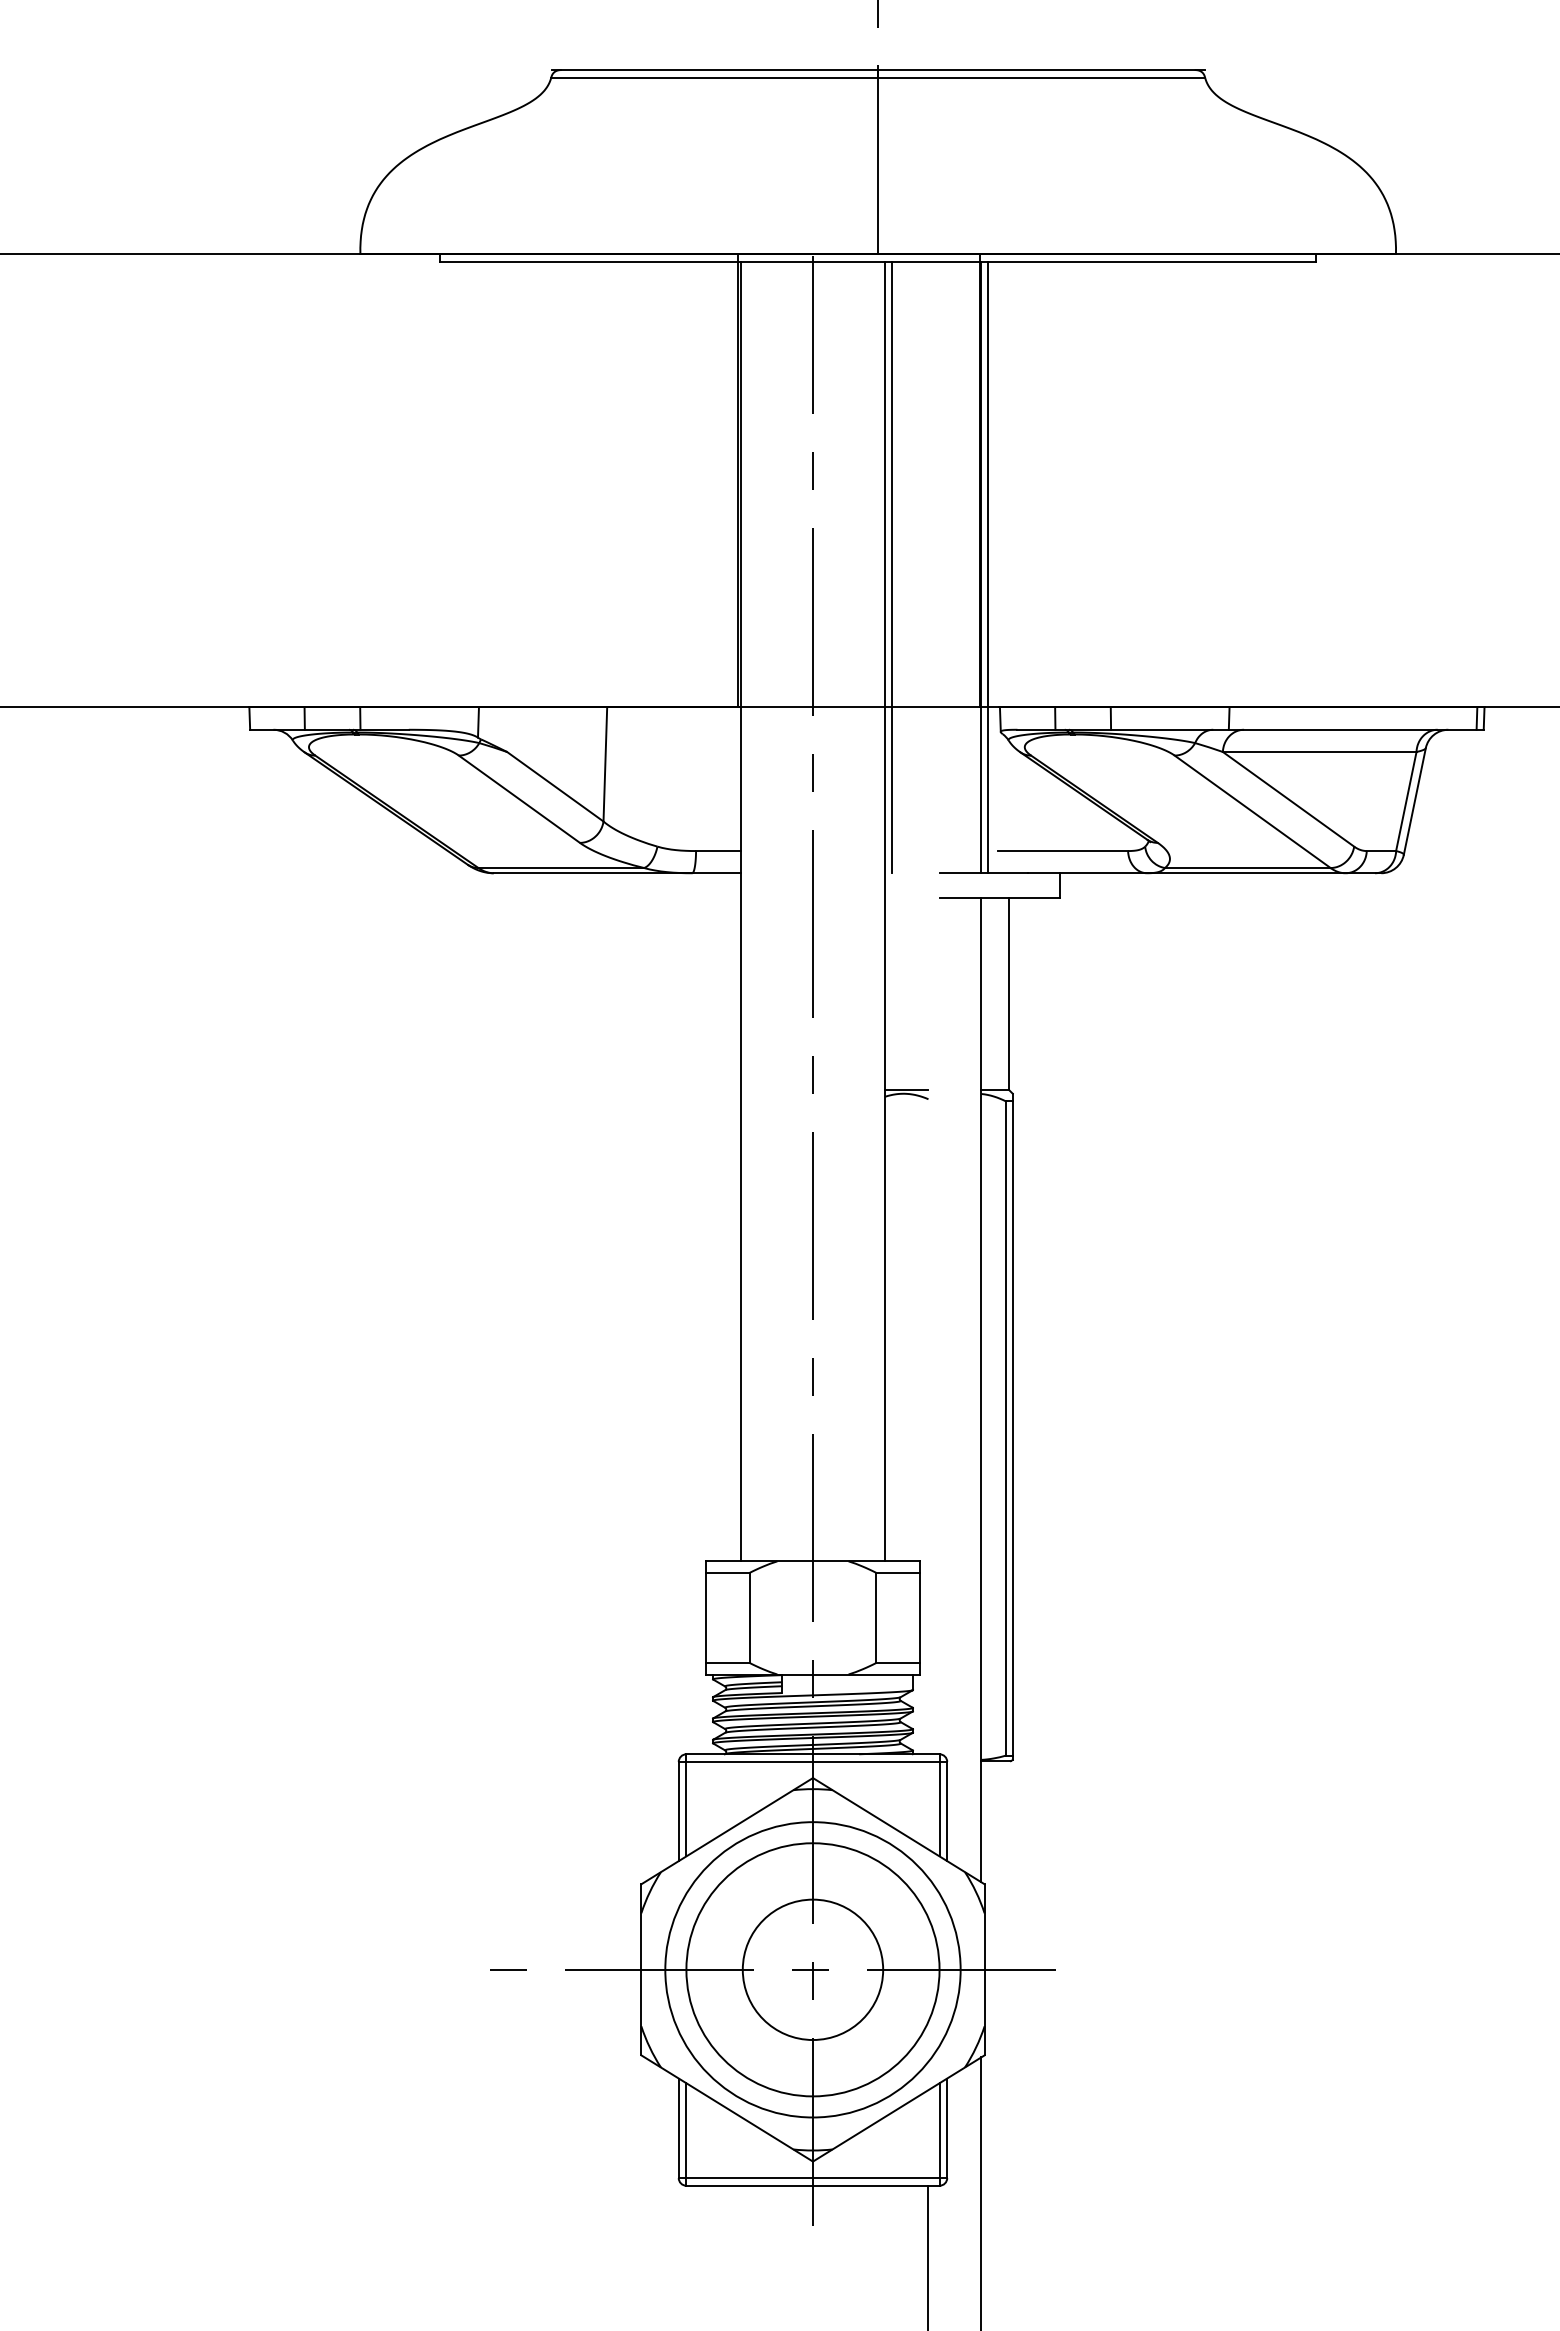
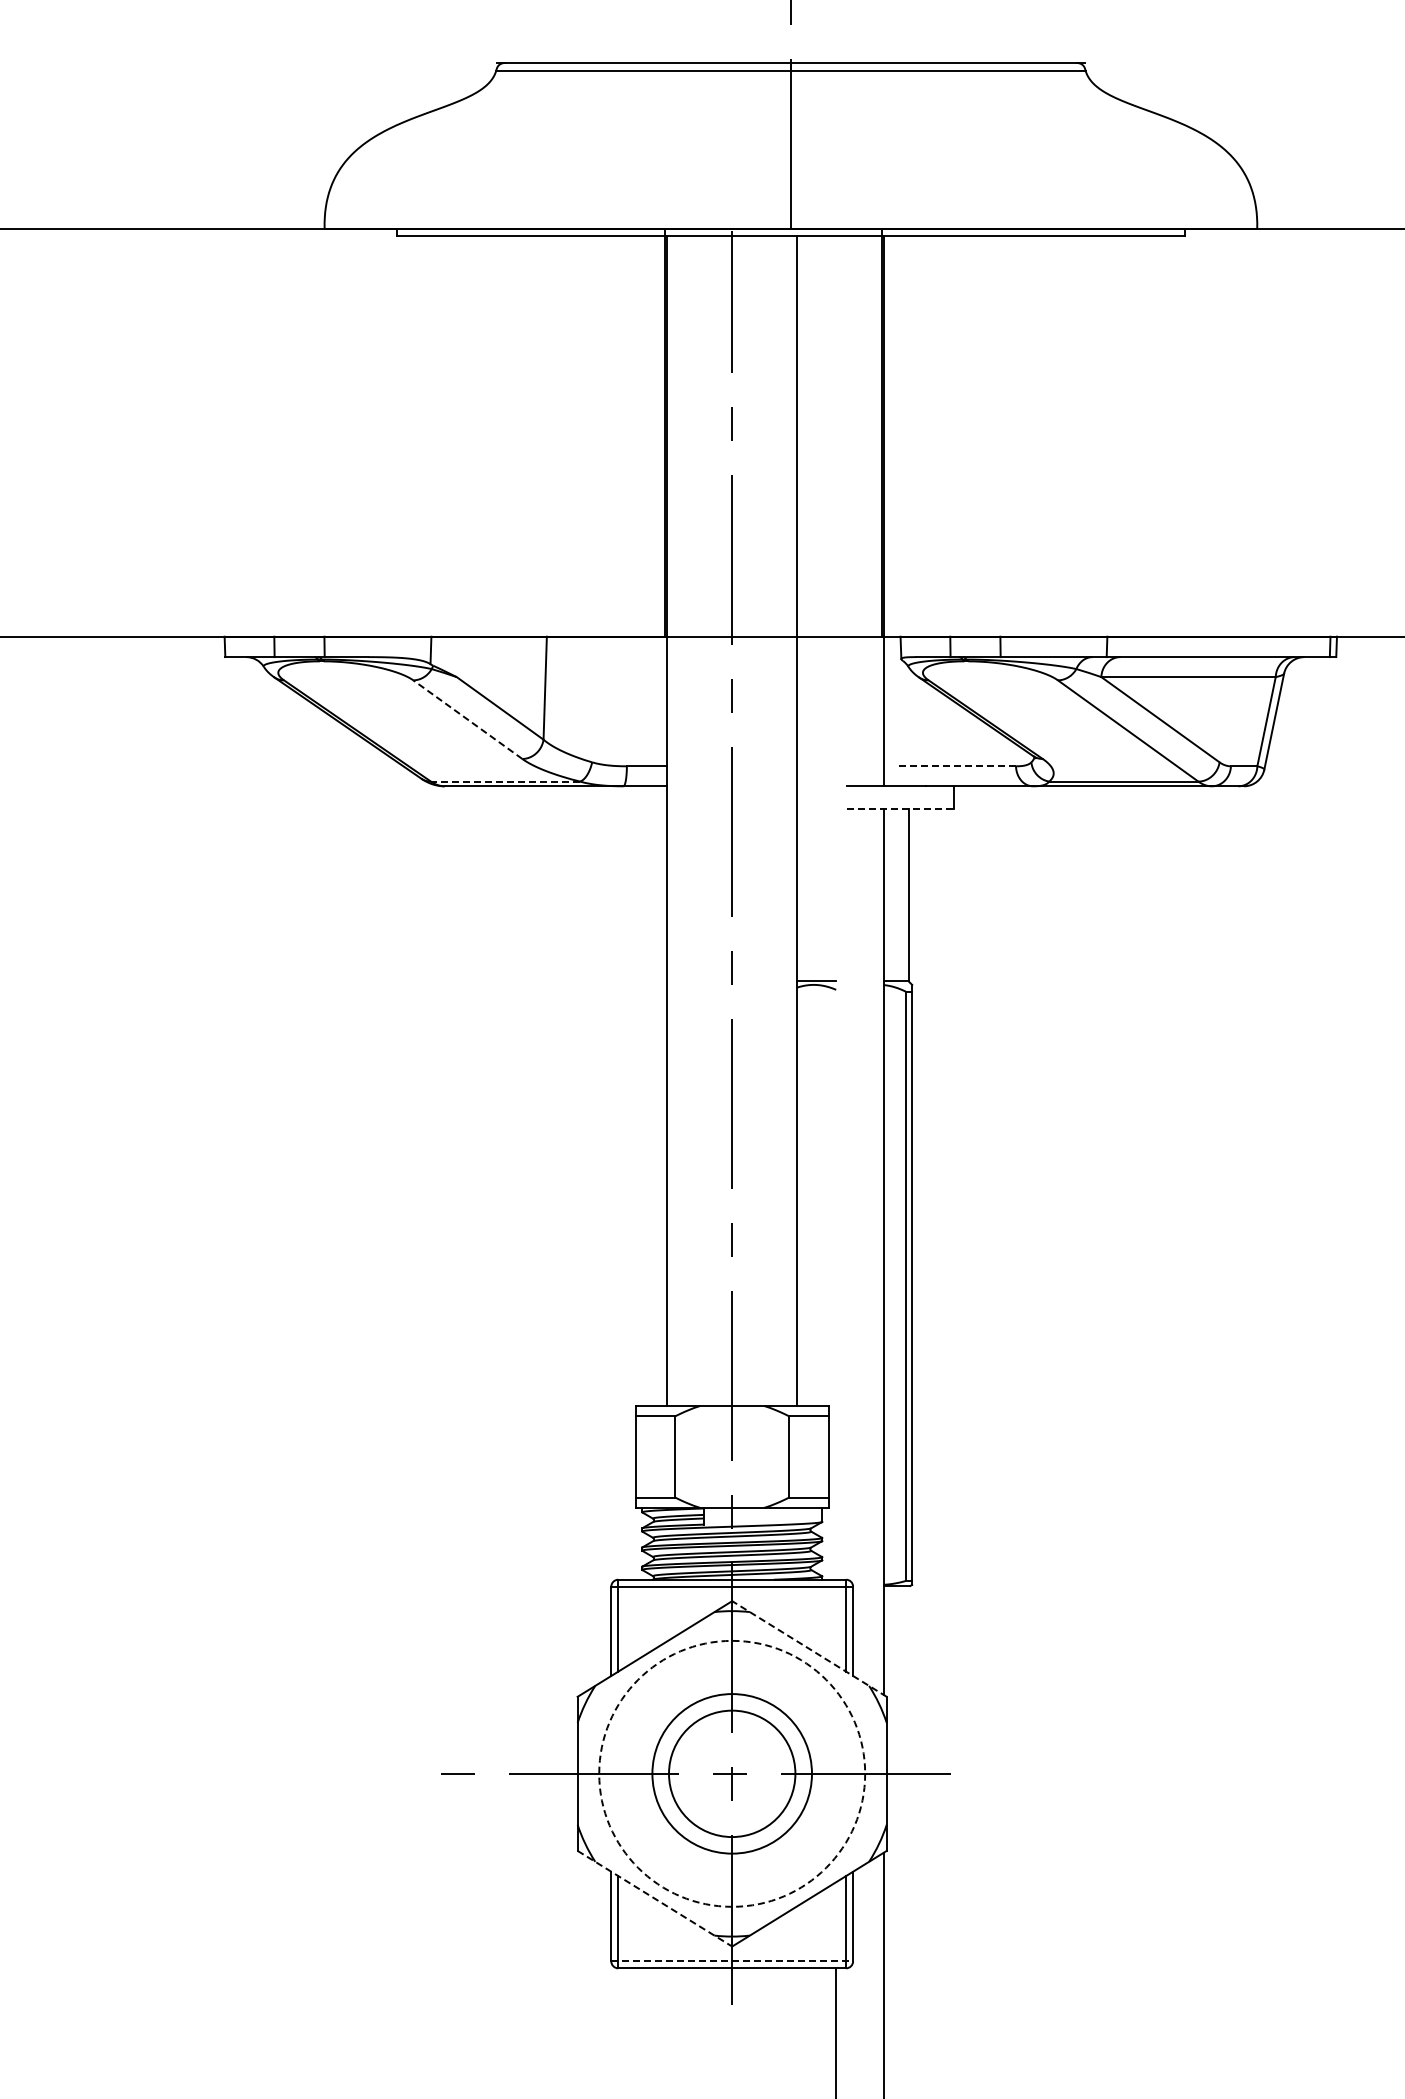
line: (892, 566) -> (803, 510), removed
line: (987, 566) -> (889, 510), removed
line: (519, 799) -> (467, 719), solid -> dashed
line: (1063, 851) -> (957, 766), solid -> dashed
line: (561, 867) -> (505, 781), solid -> dashed
line: (999, 897) -> (900, 808), solid -> dashed
line: (898, 1830) -> (809, 1648), solid -> dashed
circle: (813, 1969) -> (732, 1773), size x0.7
circle: (813, 1969) -> (732, 1773), solid -> dashed
line: (726, 2108) -> (654, 1898), solid -> dashed
line: (813, 2178) -> (732, 1961), solid -> dashed

